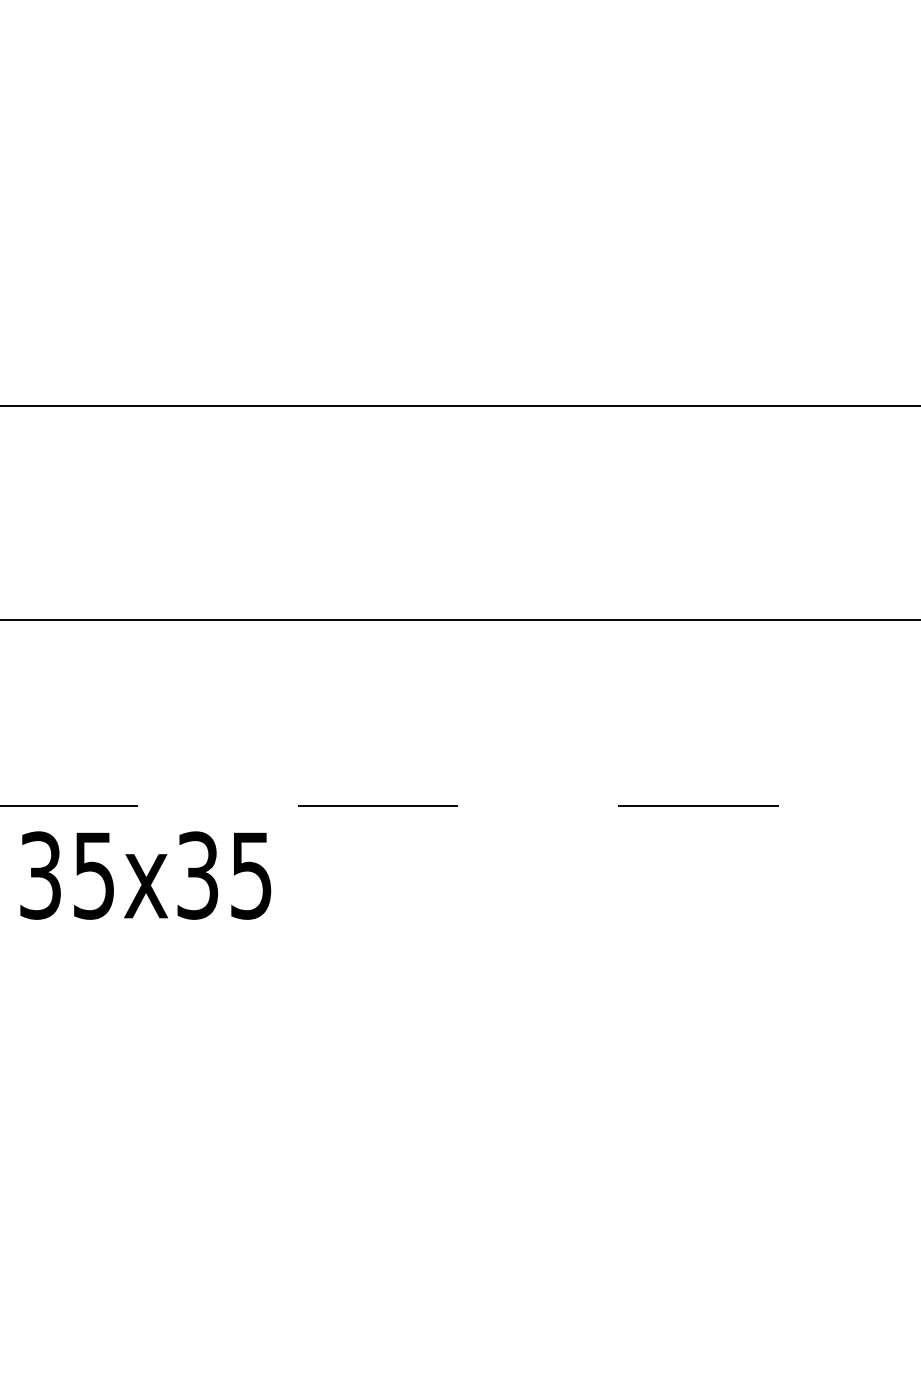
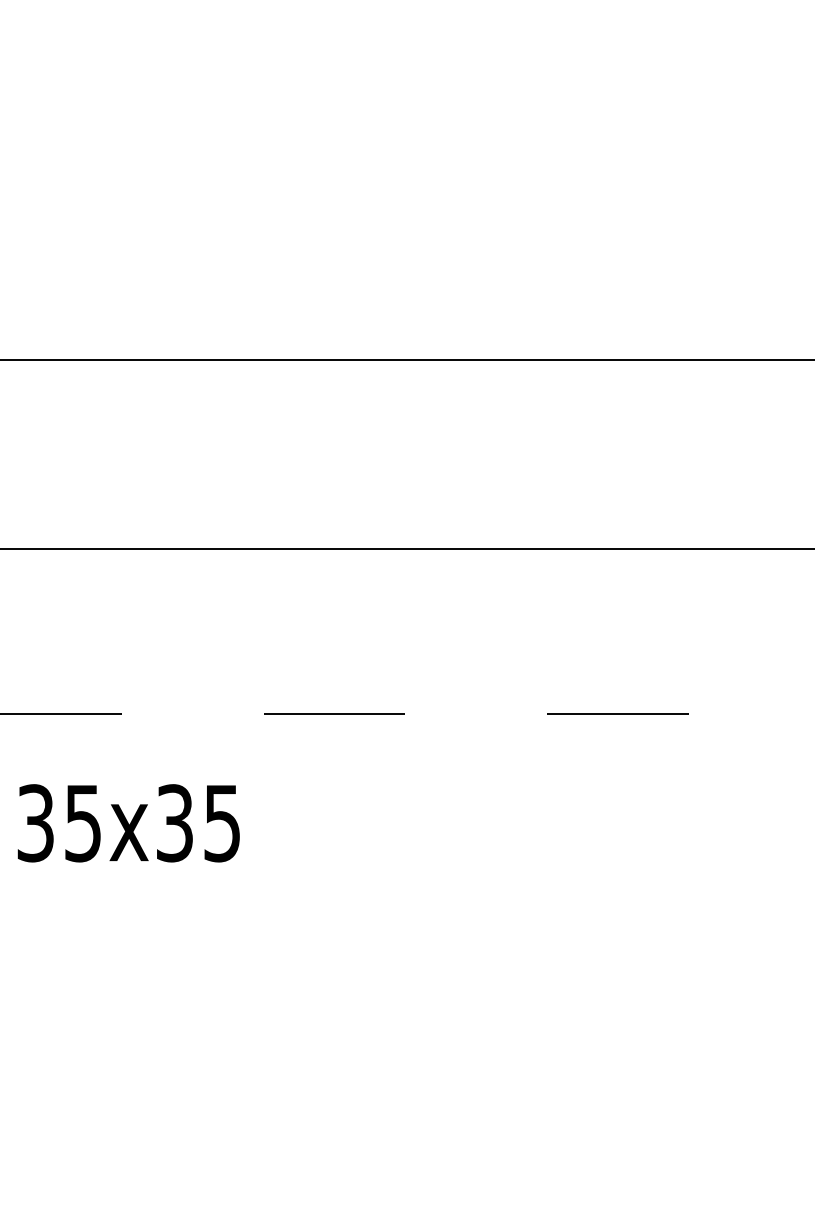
text: (145, 875) -> (128, 823), moved

